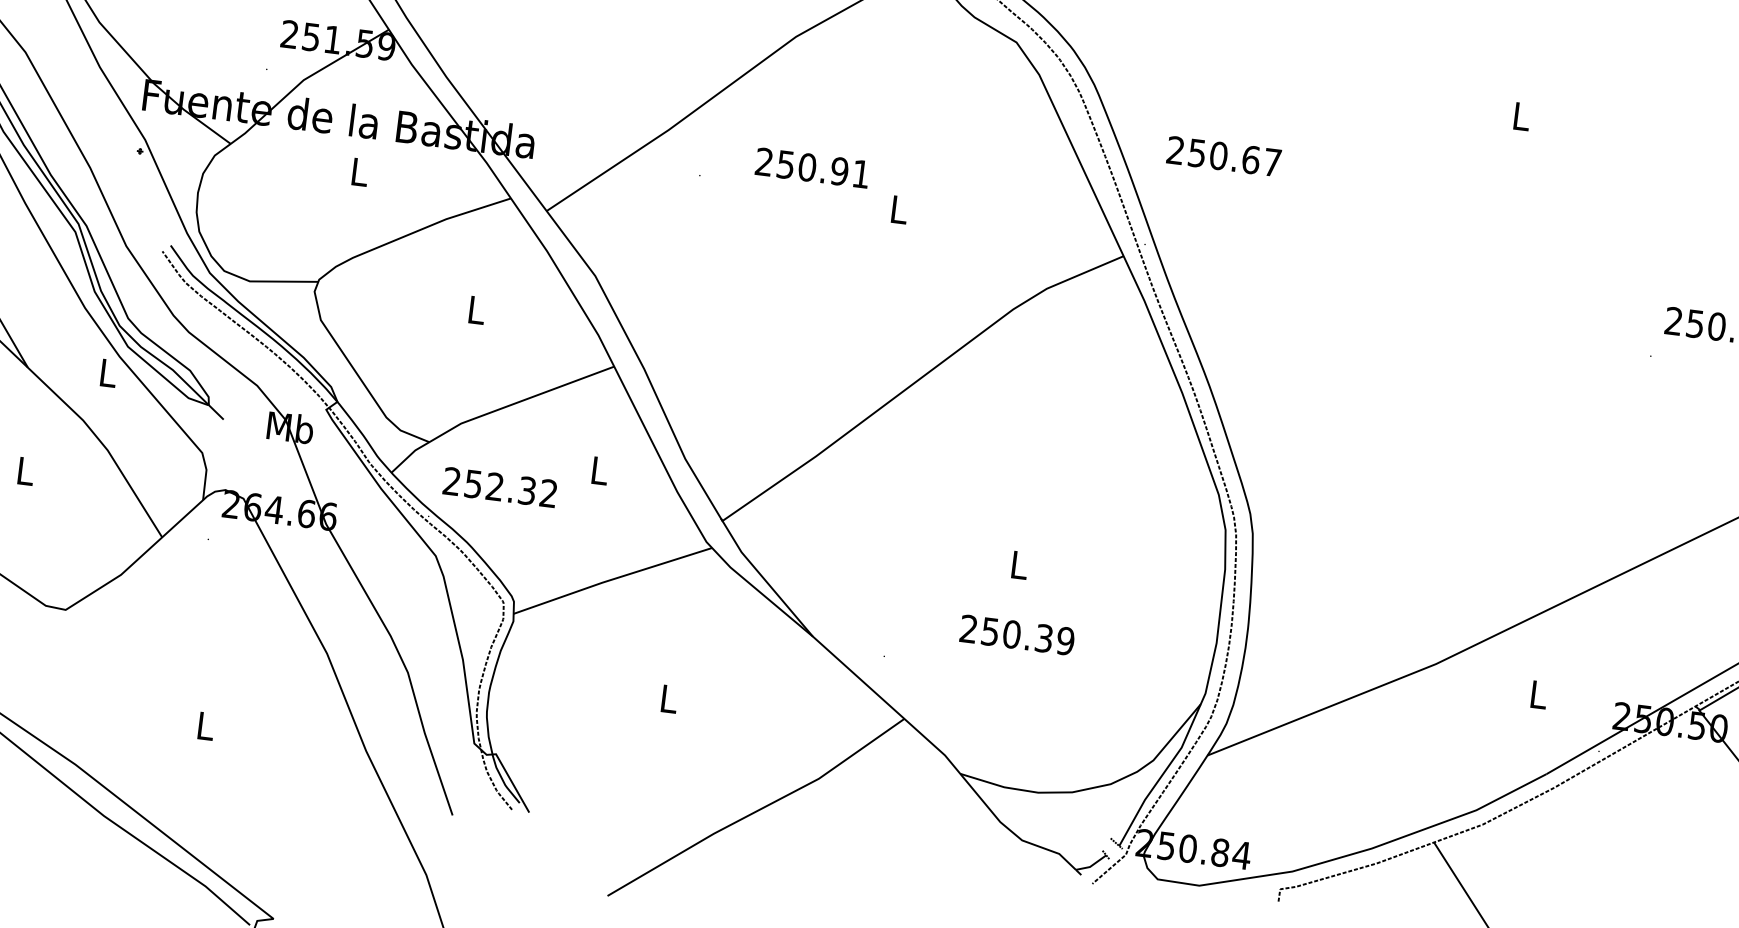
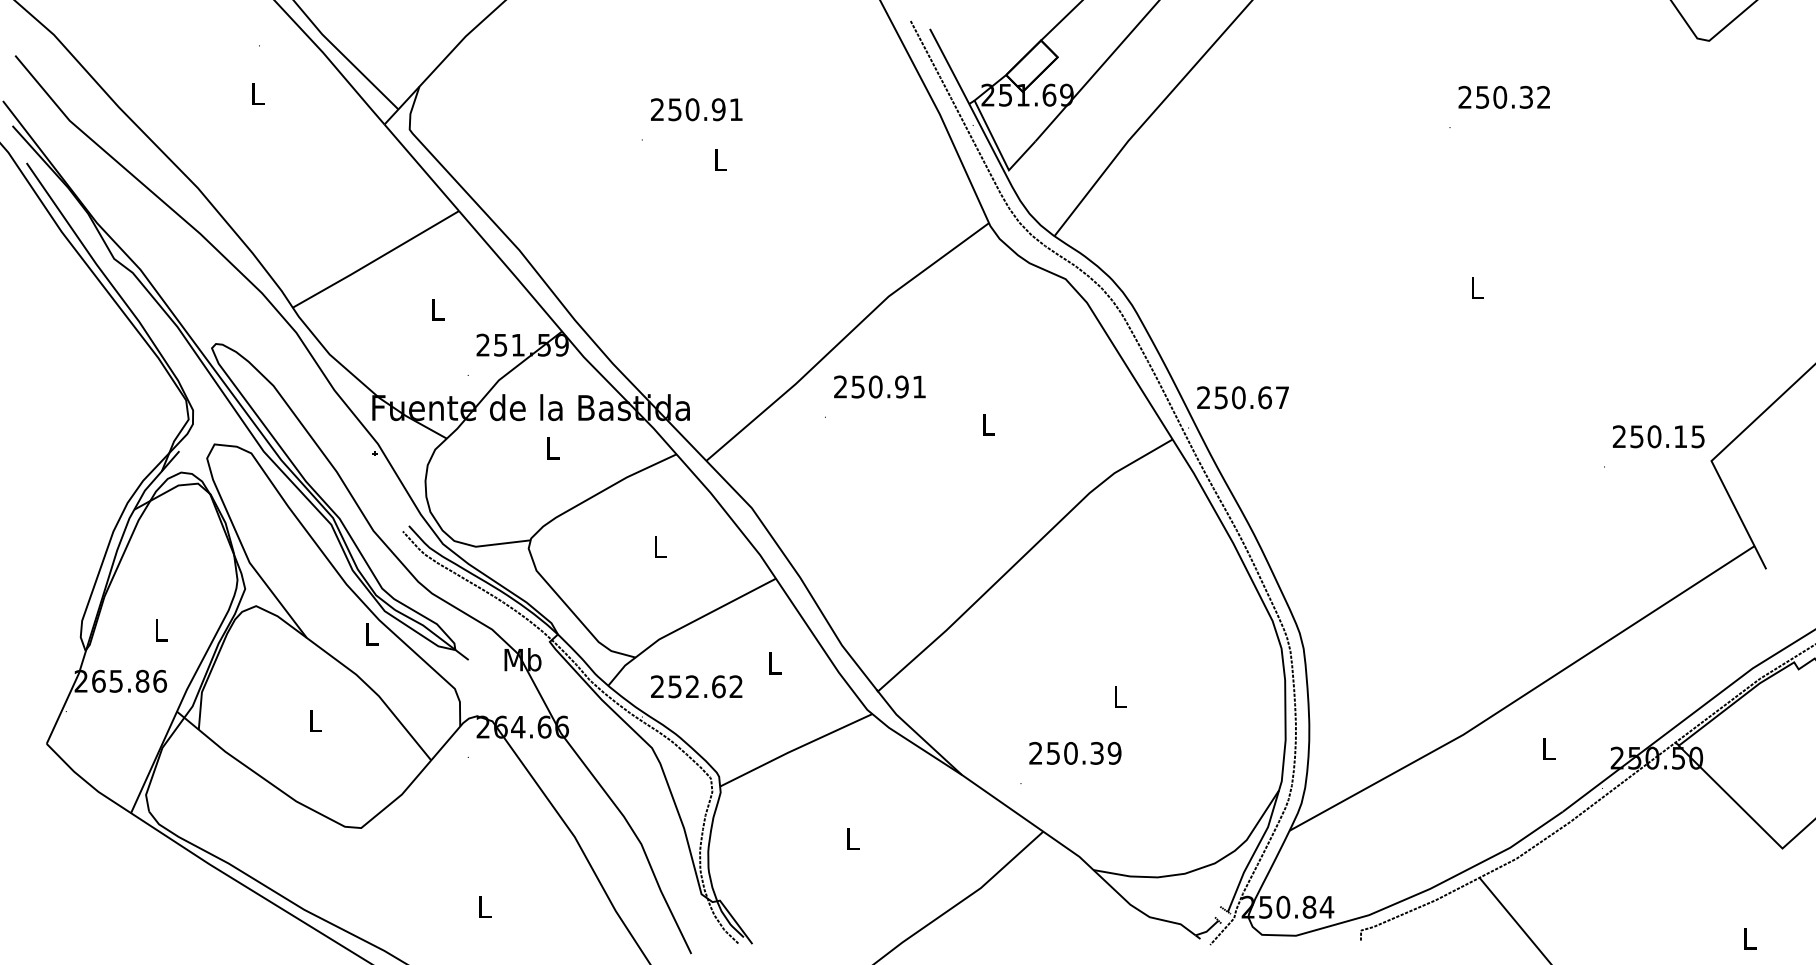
text: (1223, 156) -> (1242, 397), moved
text: (812, 167) -> (879, 386), moved
text: (527, 490) -> (718, 686), 252.32 -> 252.62
text: (1017, 635) -> (1075, 753), moved

